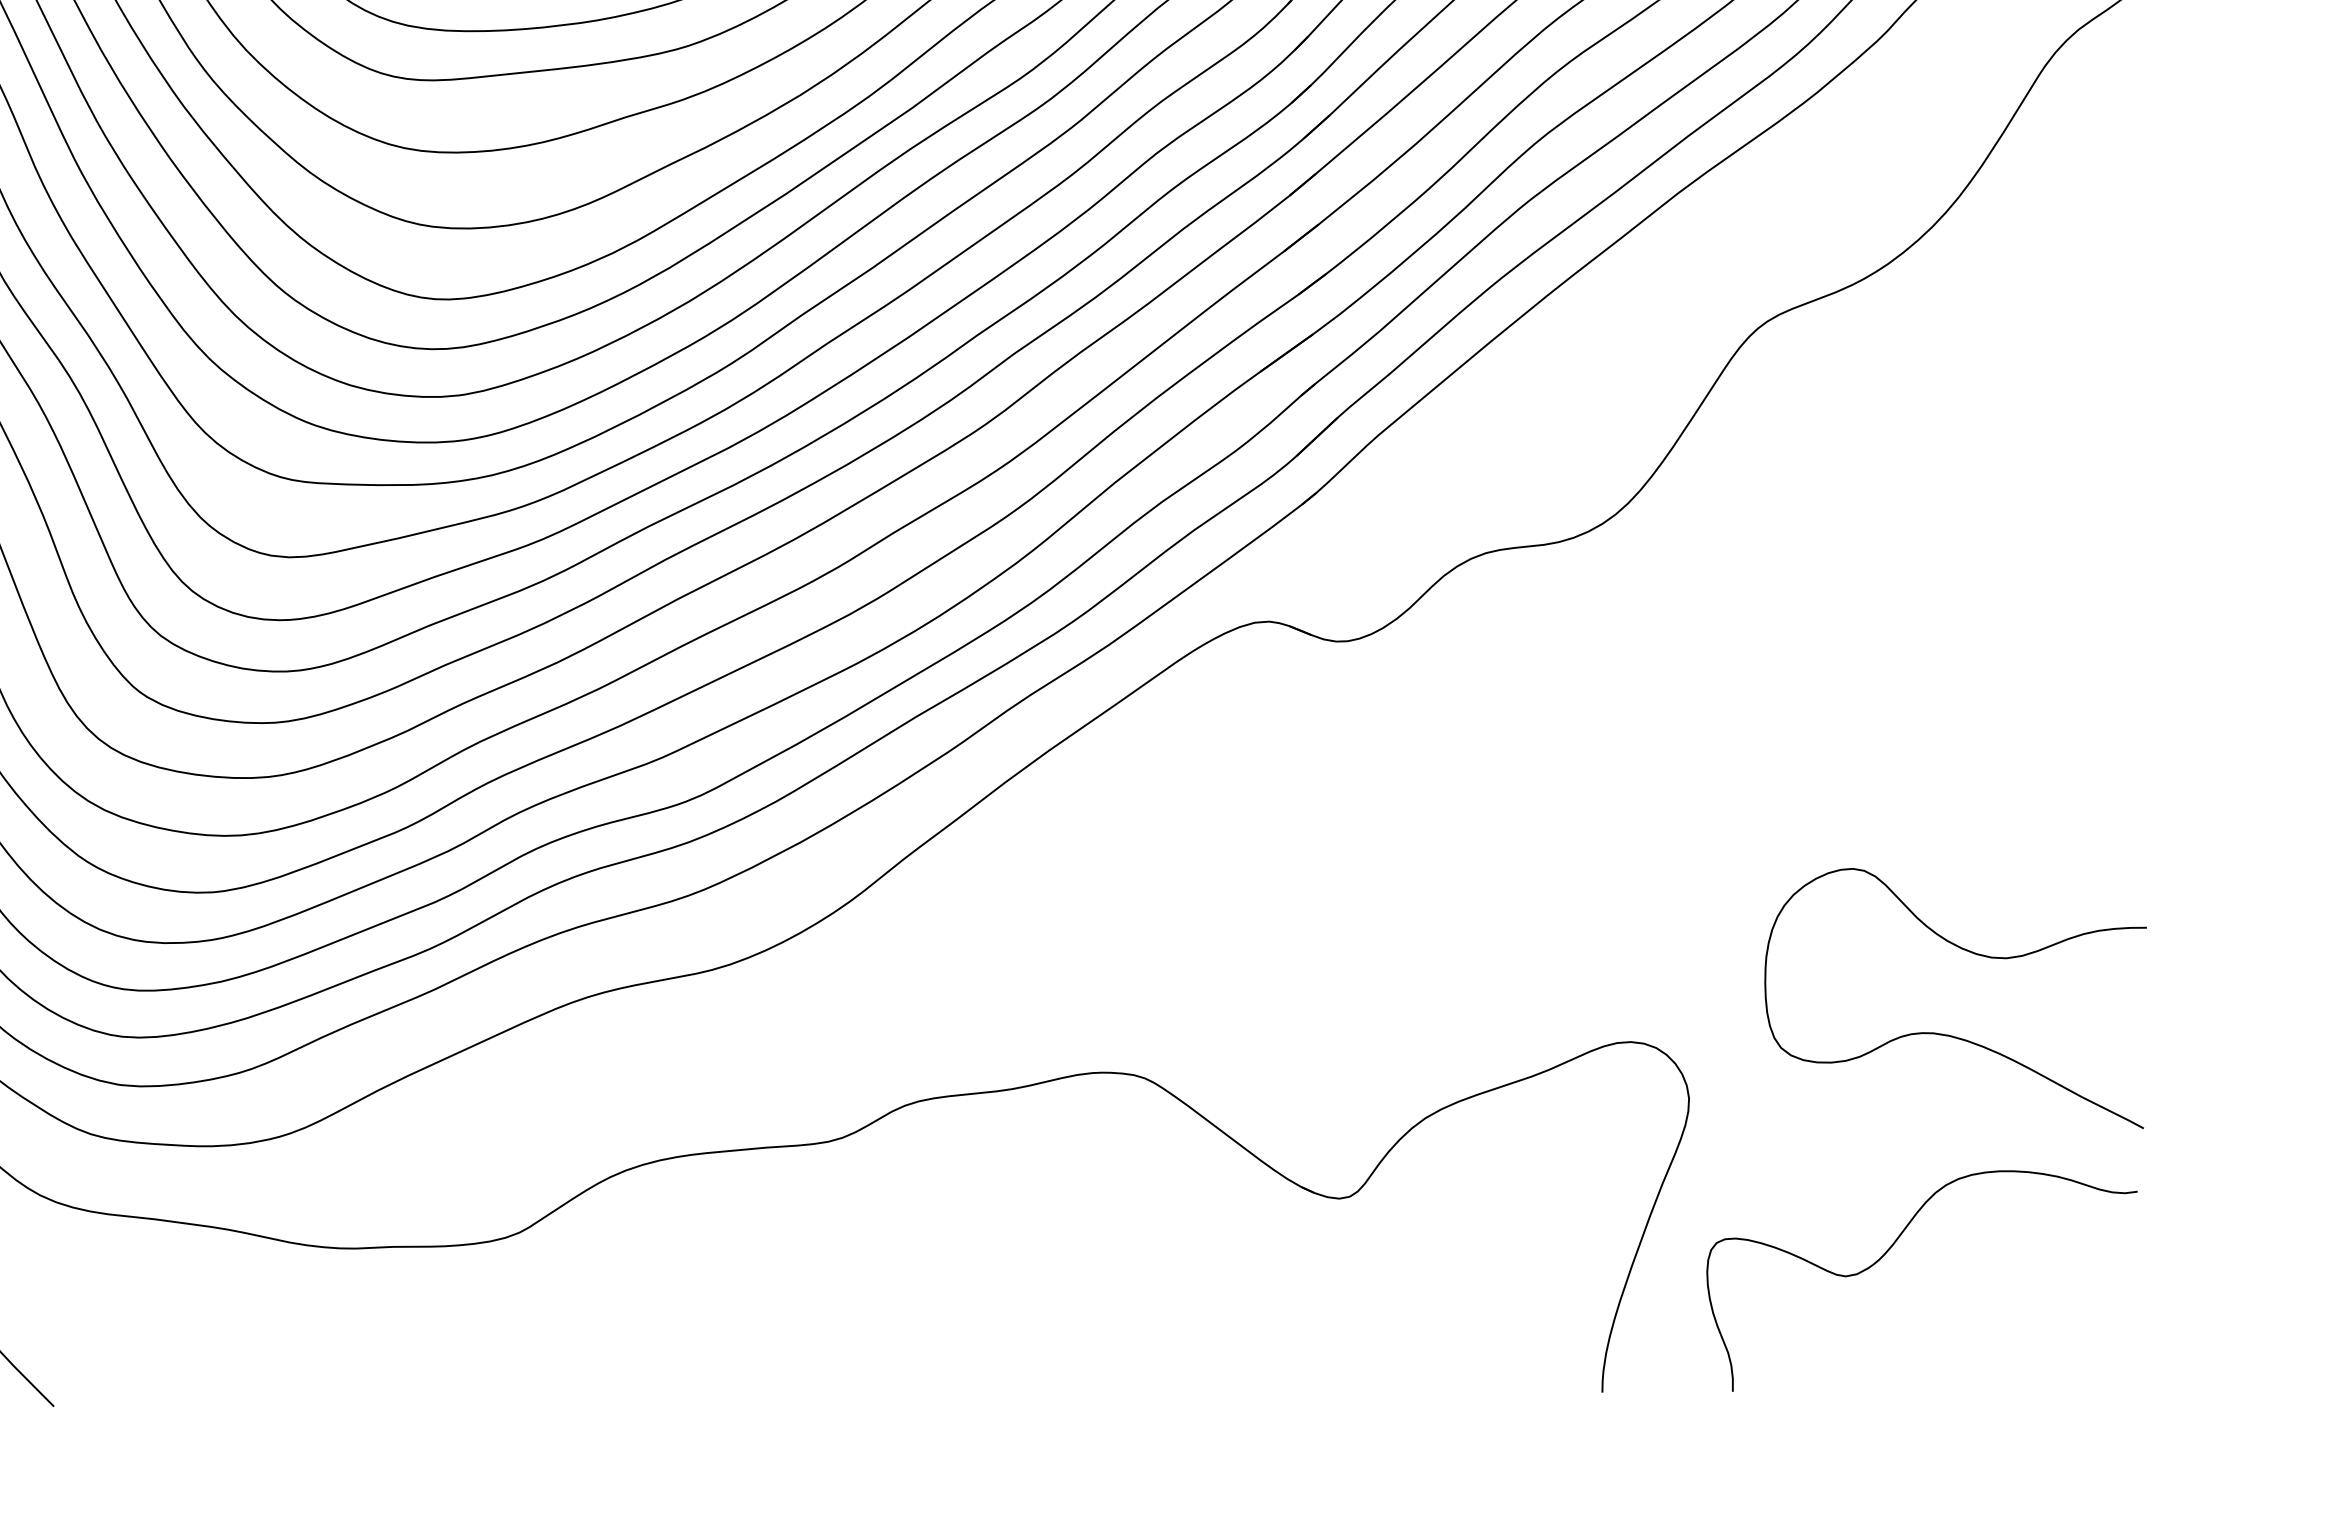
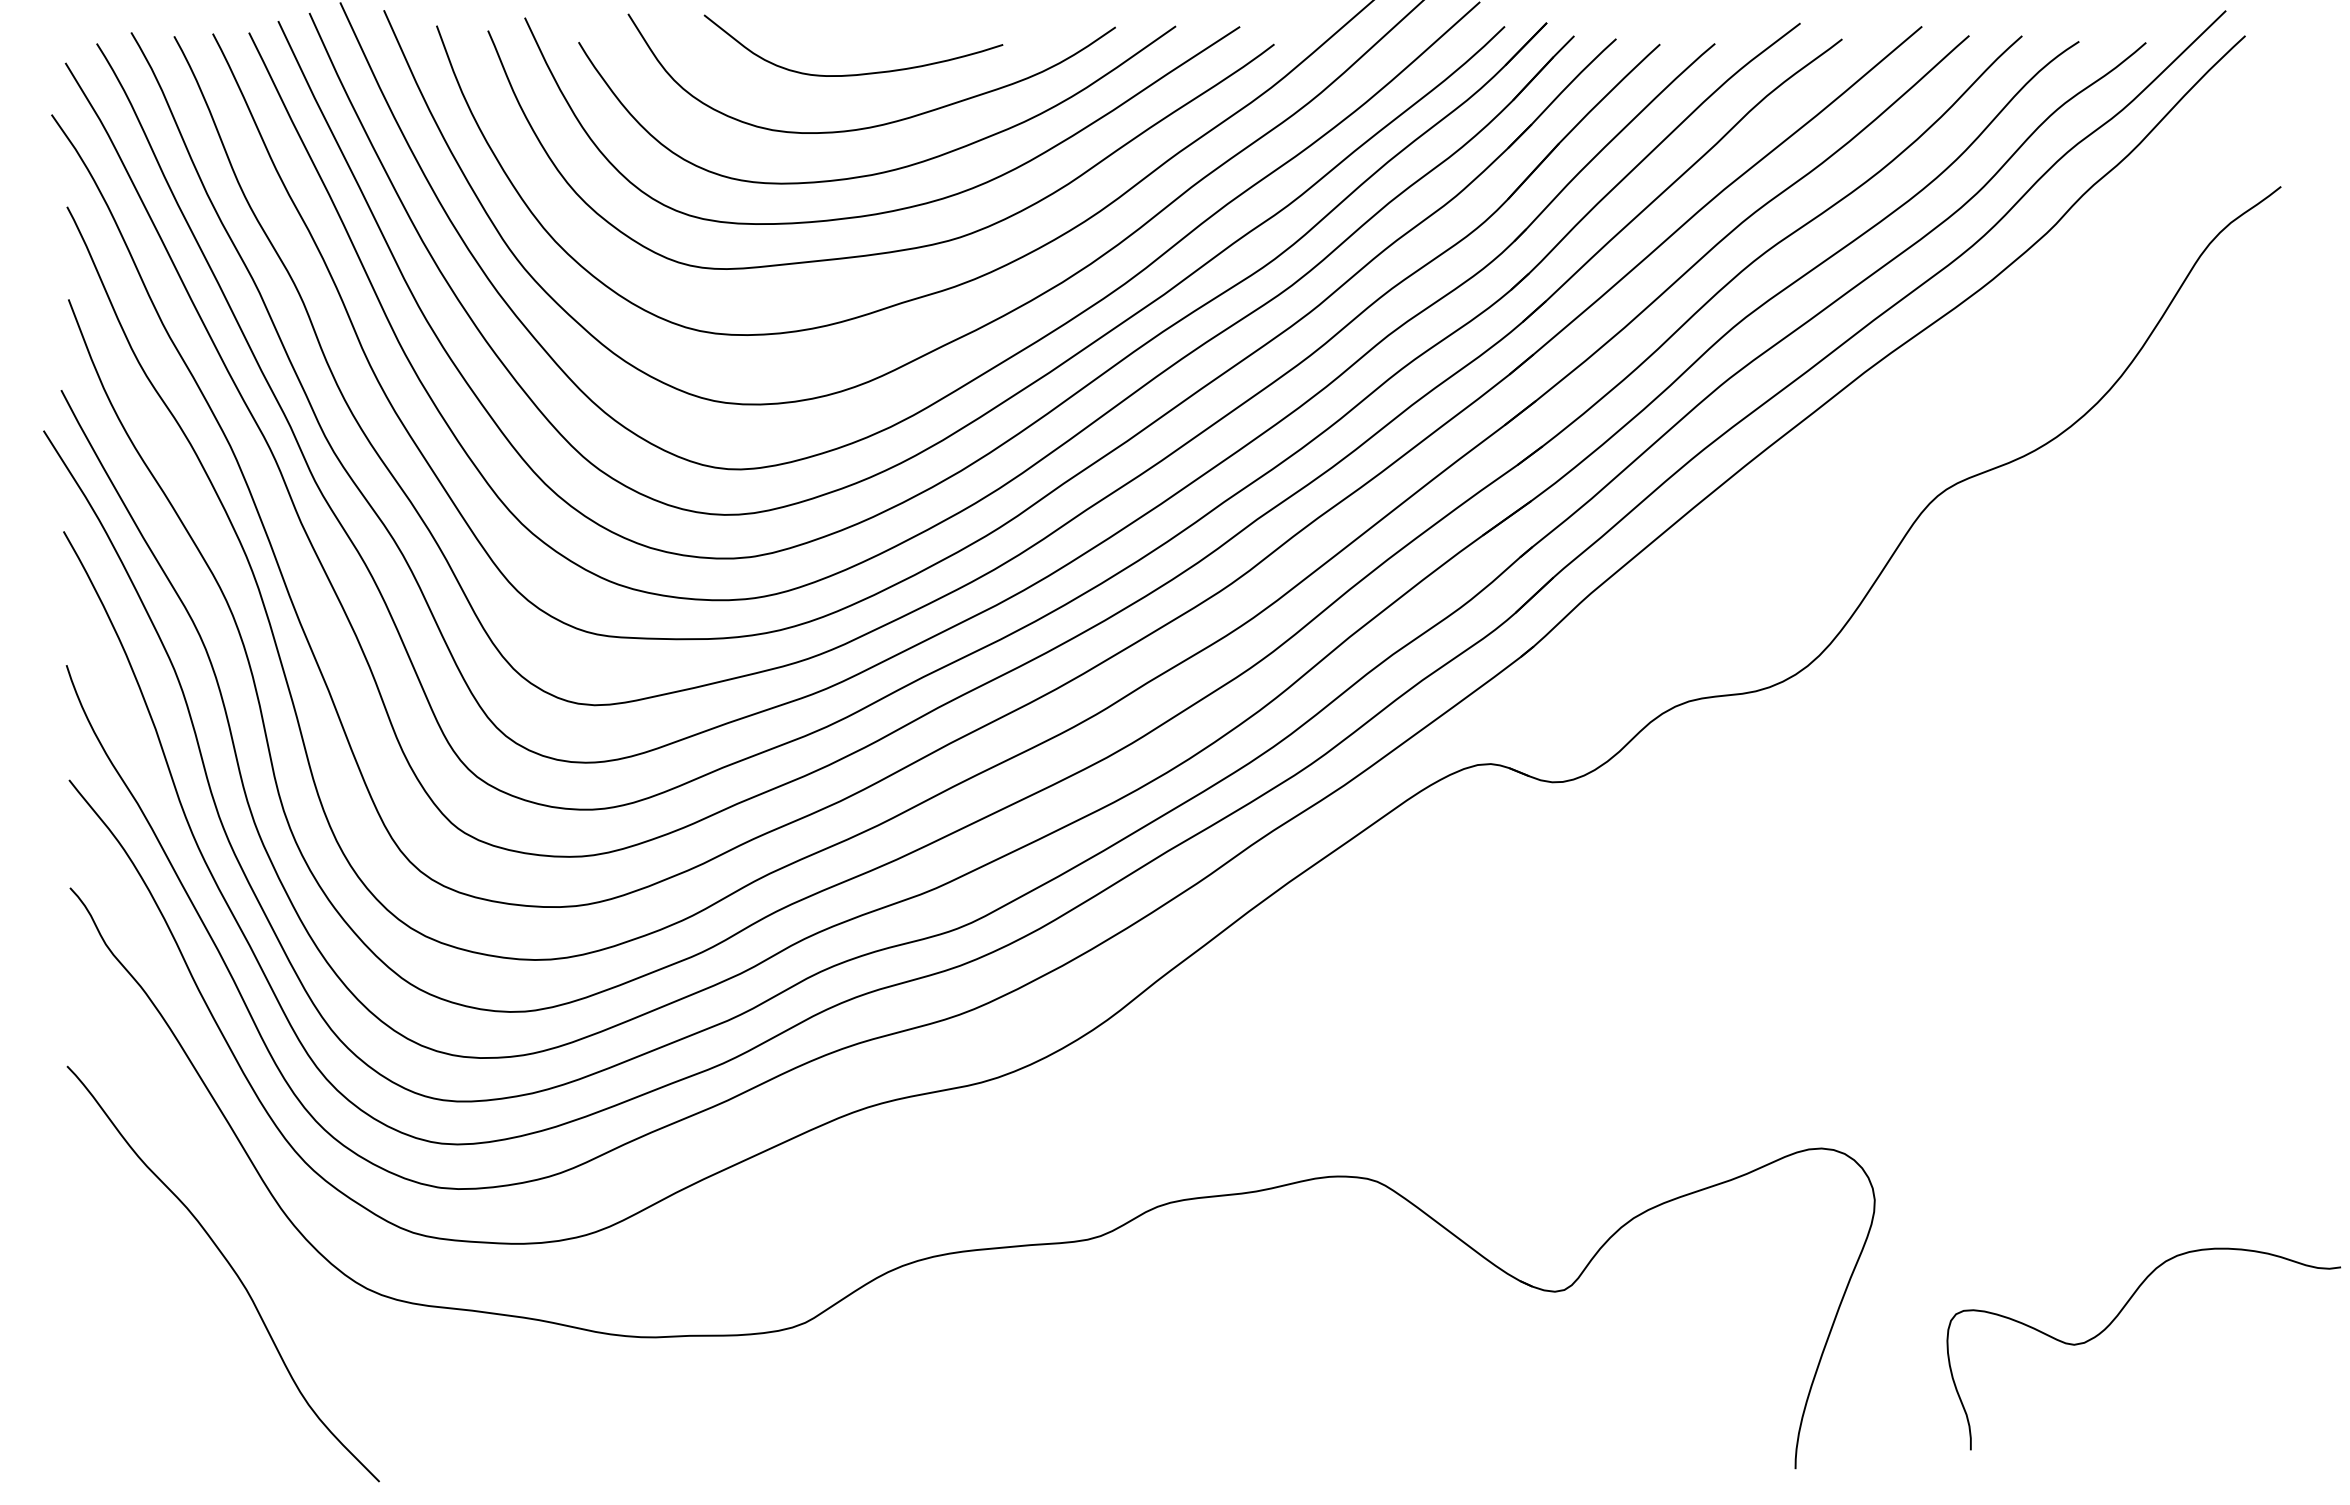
curve: (1948, 1034) -> (2112, 1141), removed
curve: (1886, 1254) -> (2111, 1324), moved

